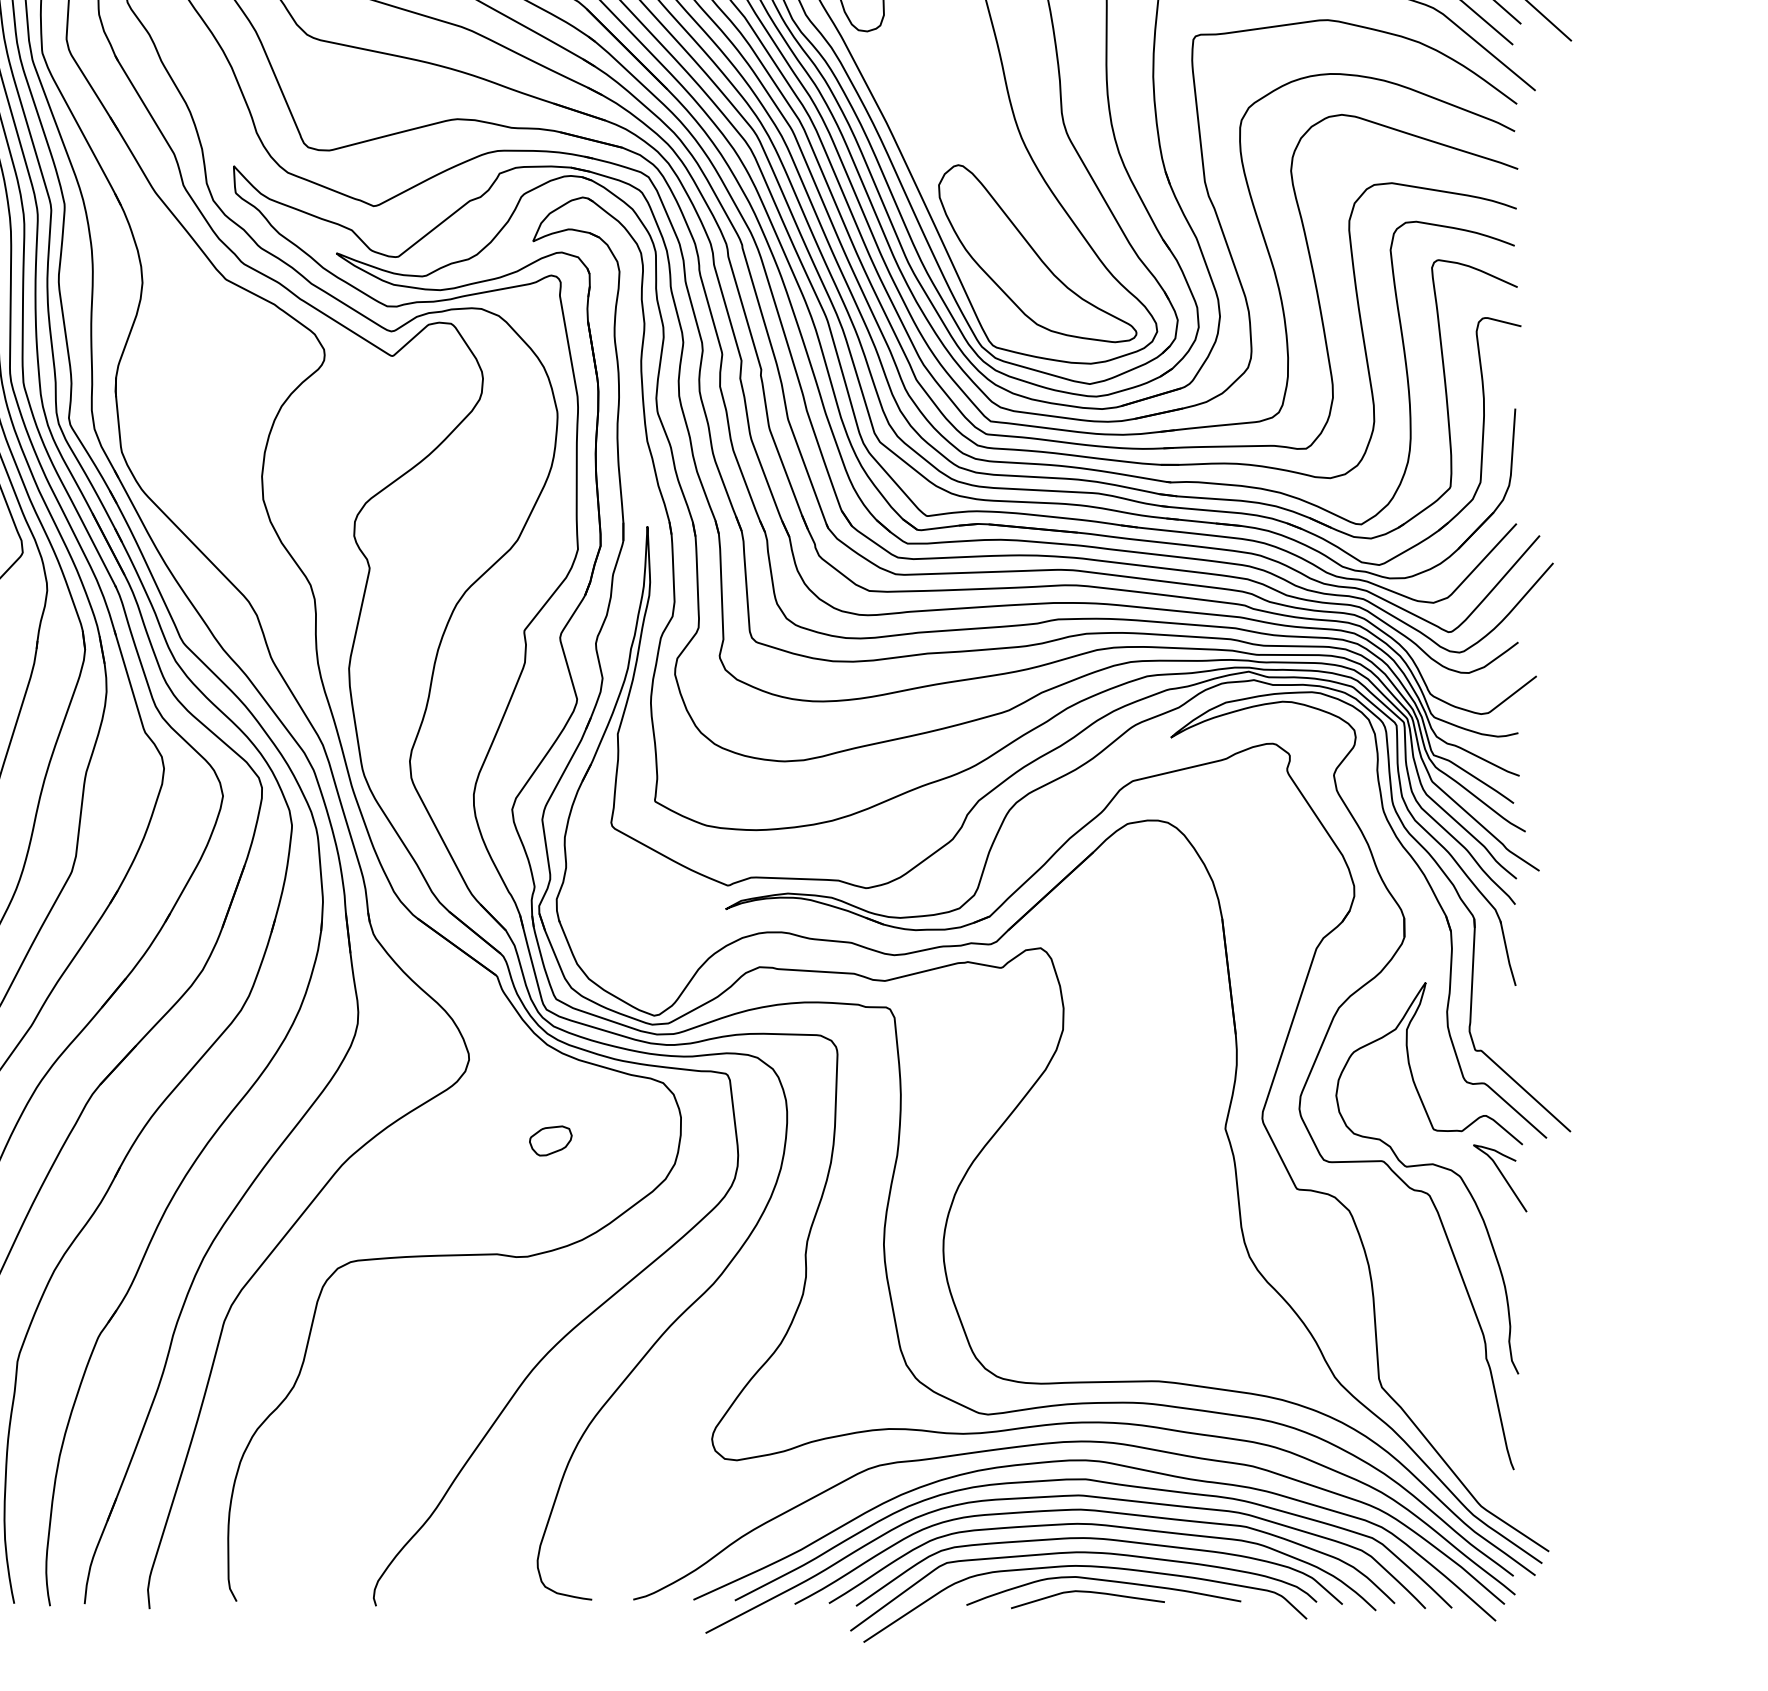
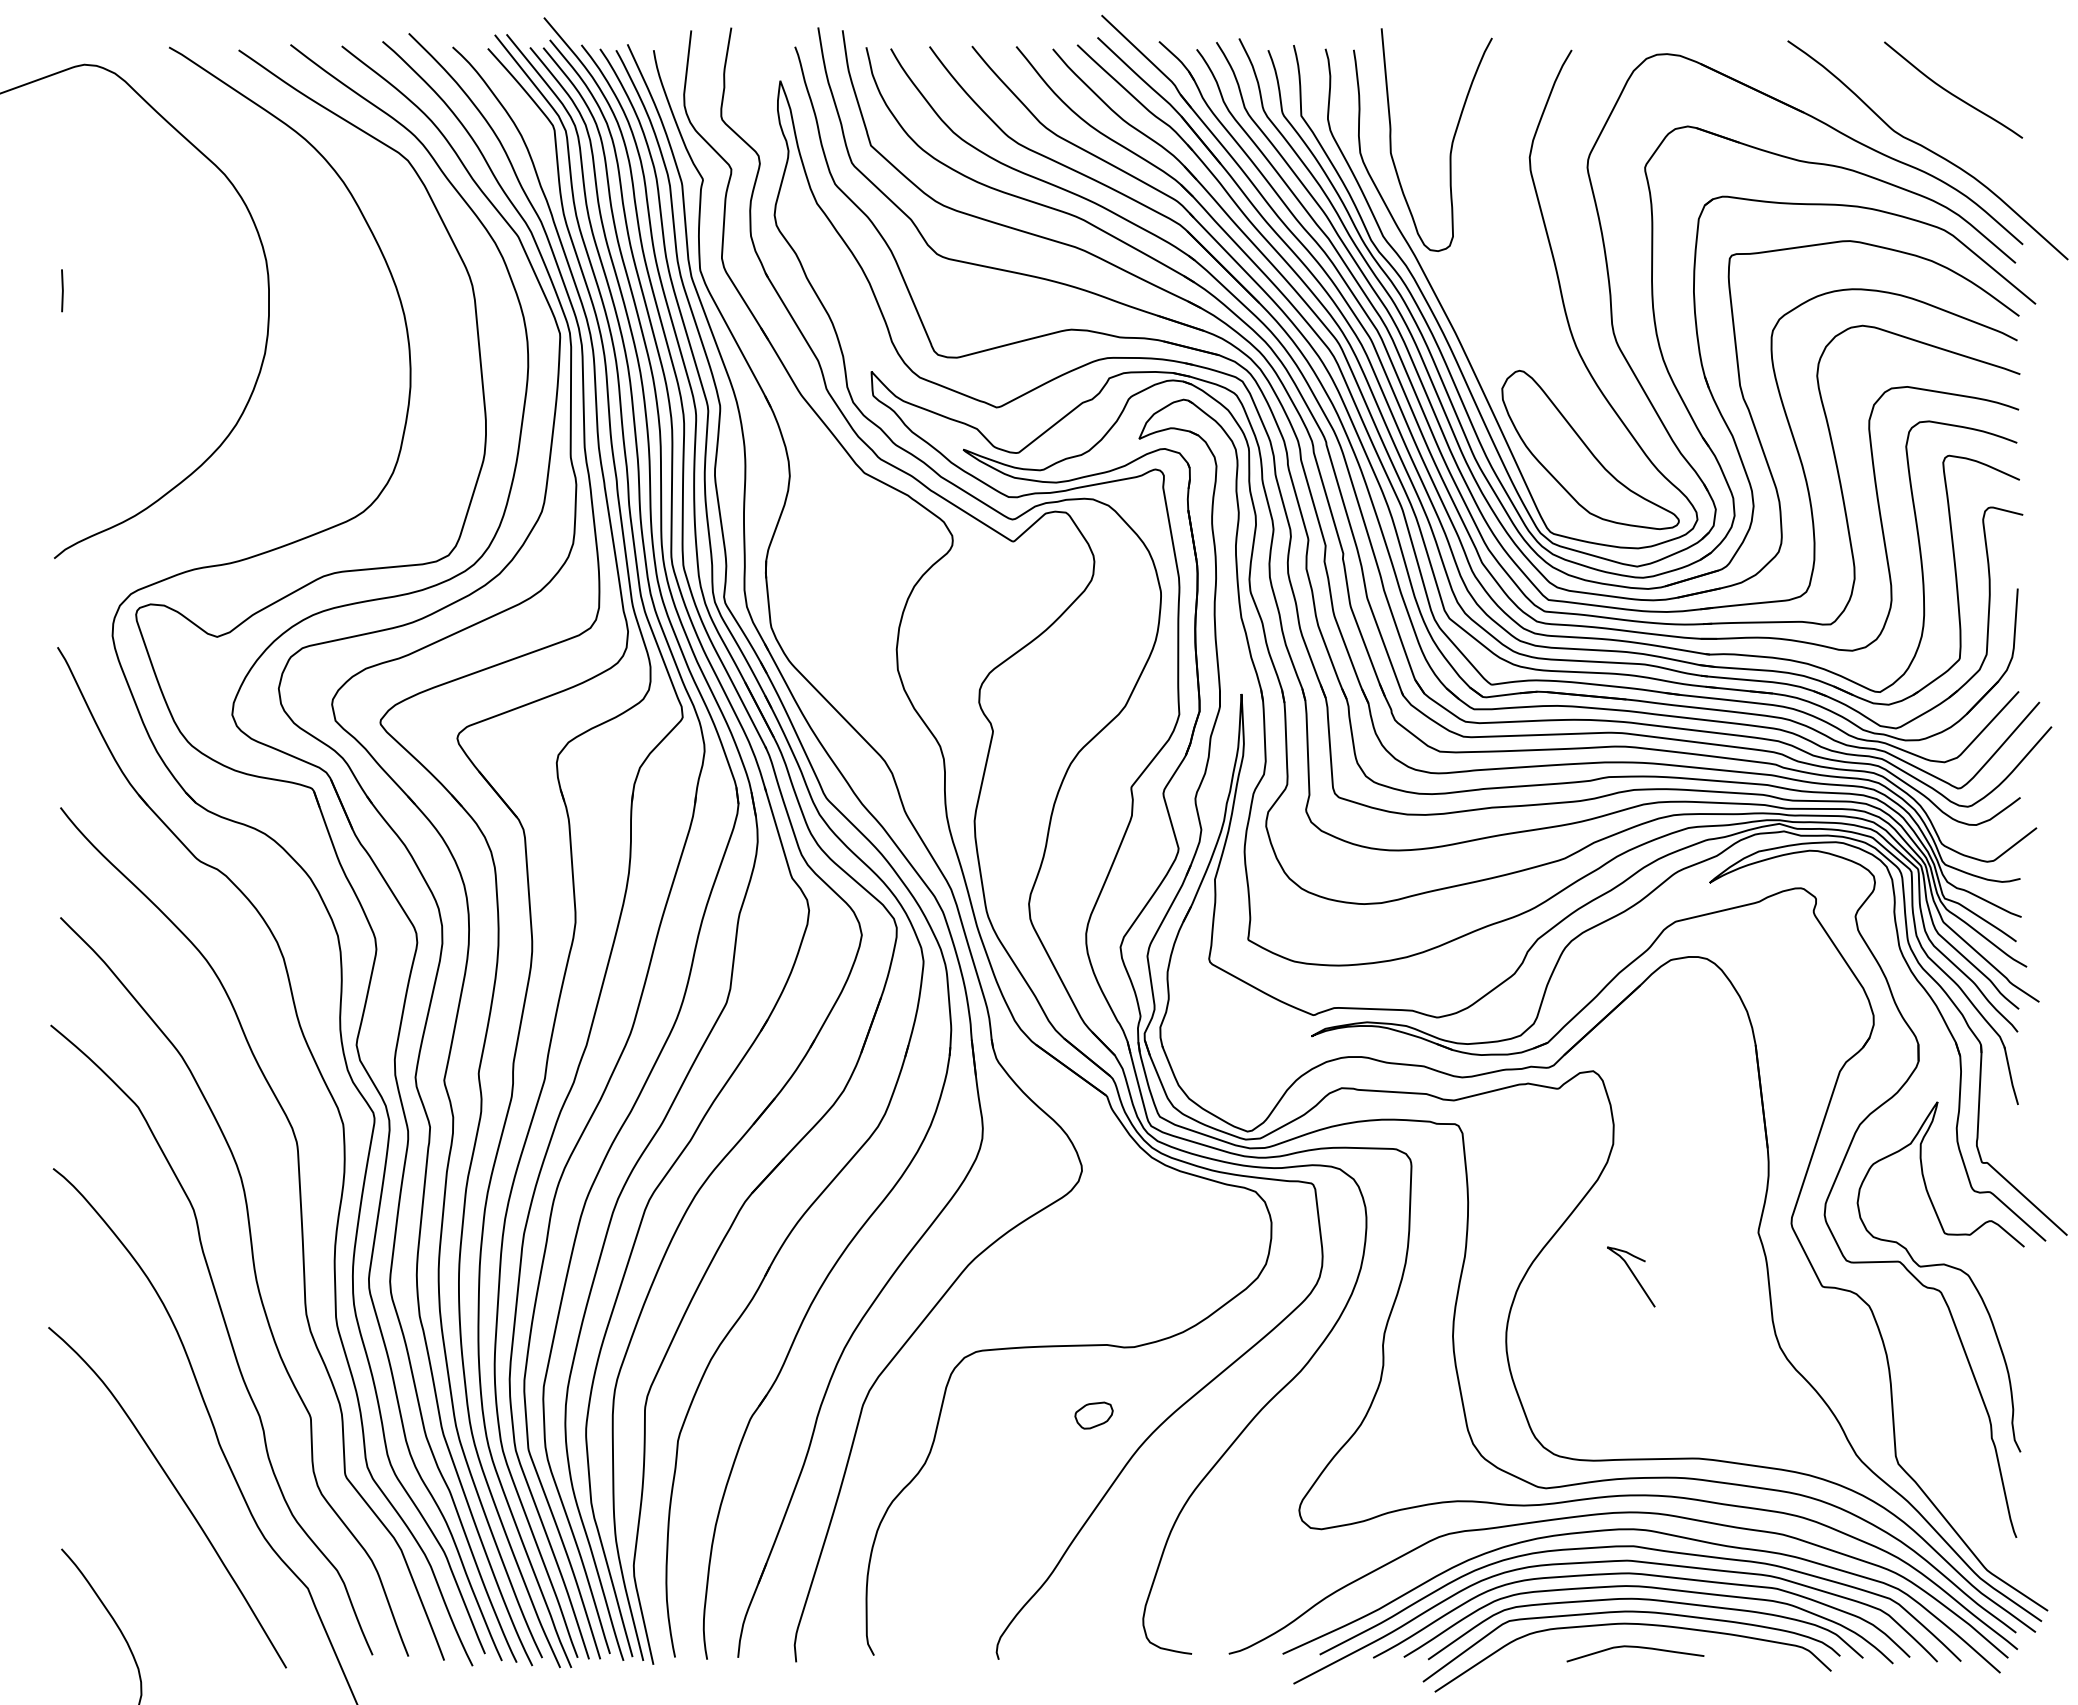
part: (550, 1140) -> (1093, 1415), moved
curve: (1502, 1177) -> (1633, 1276), moved
curve: (1103, 1581) -> (1649, 1637), removed

